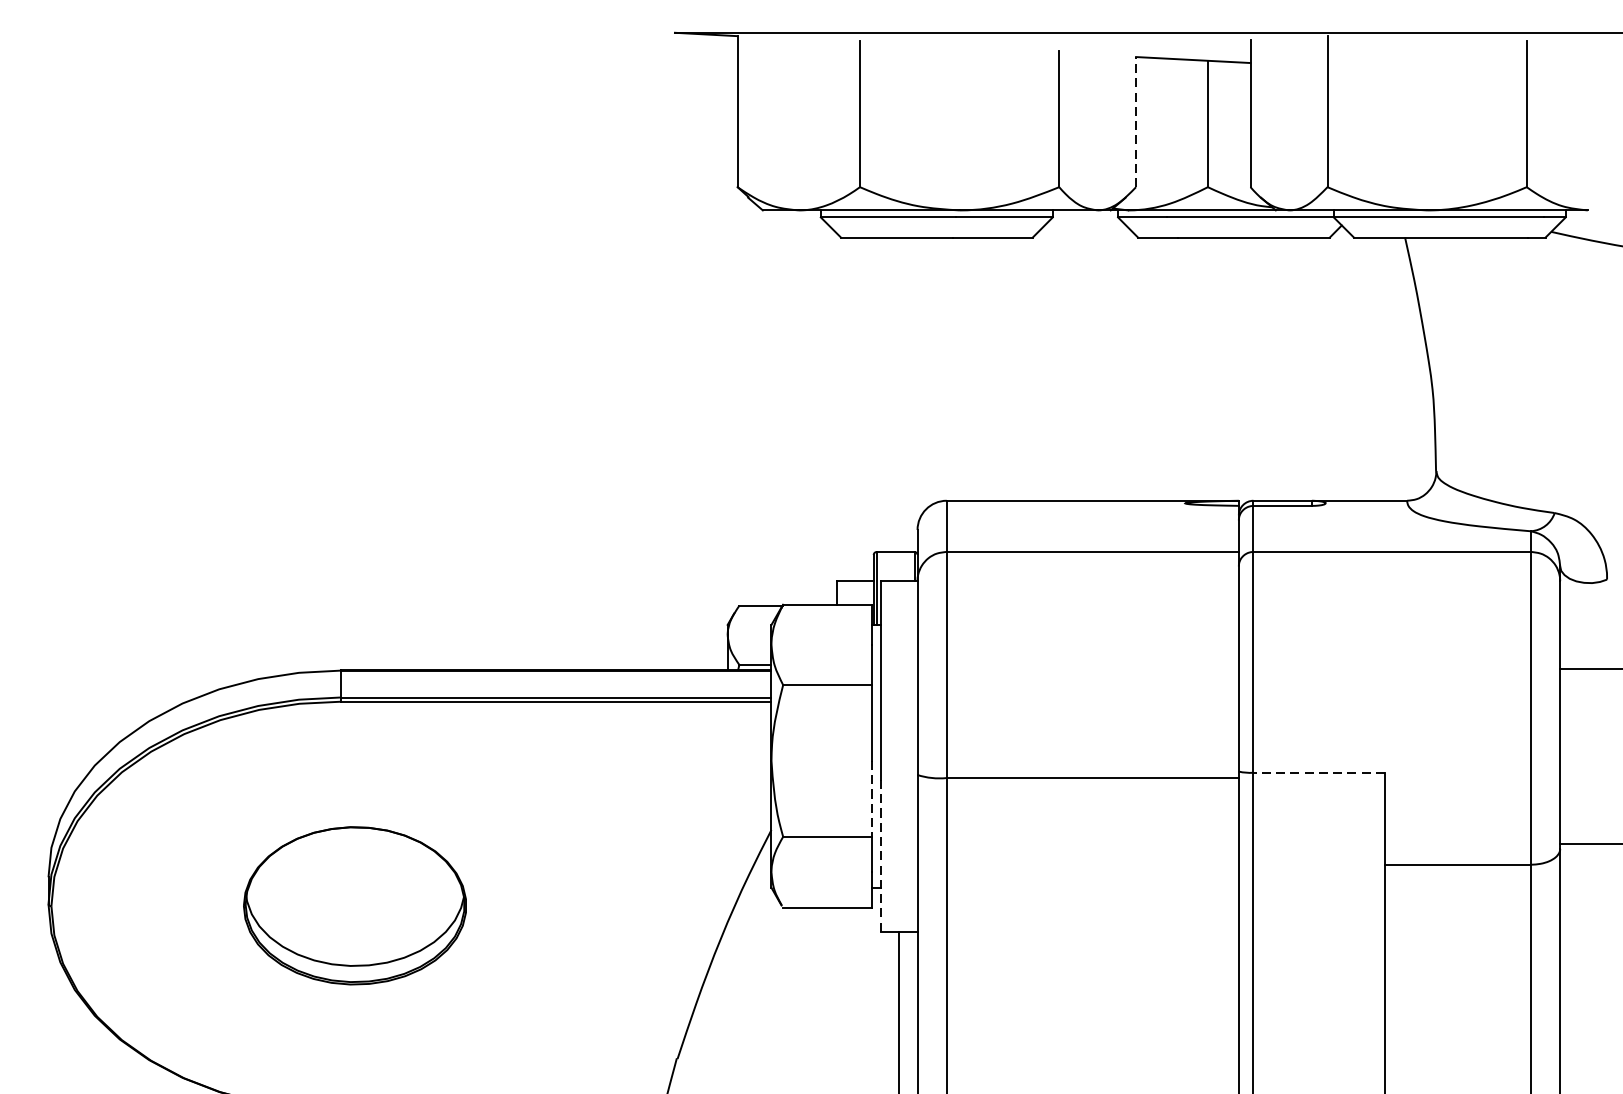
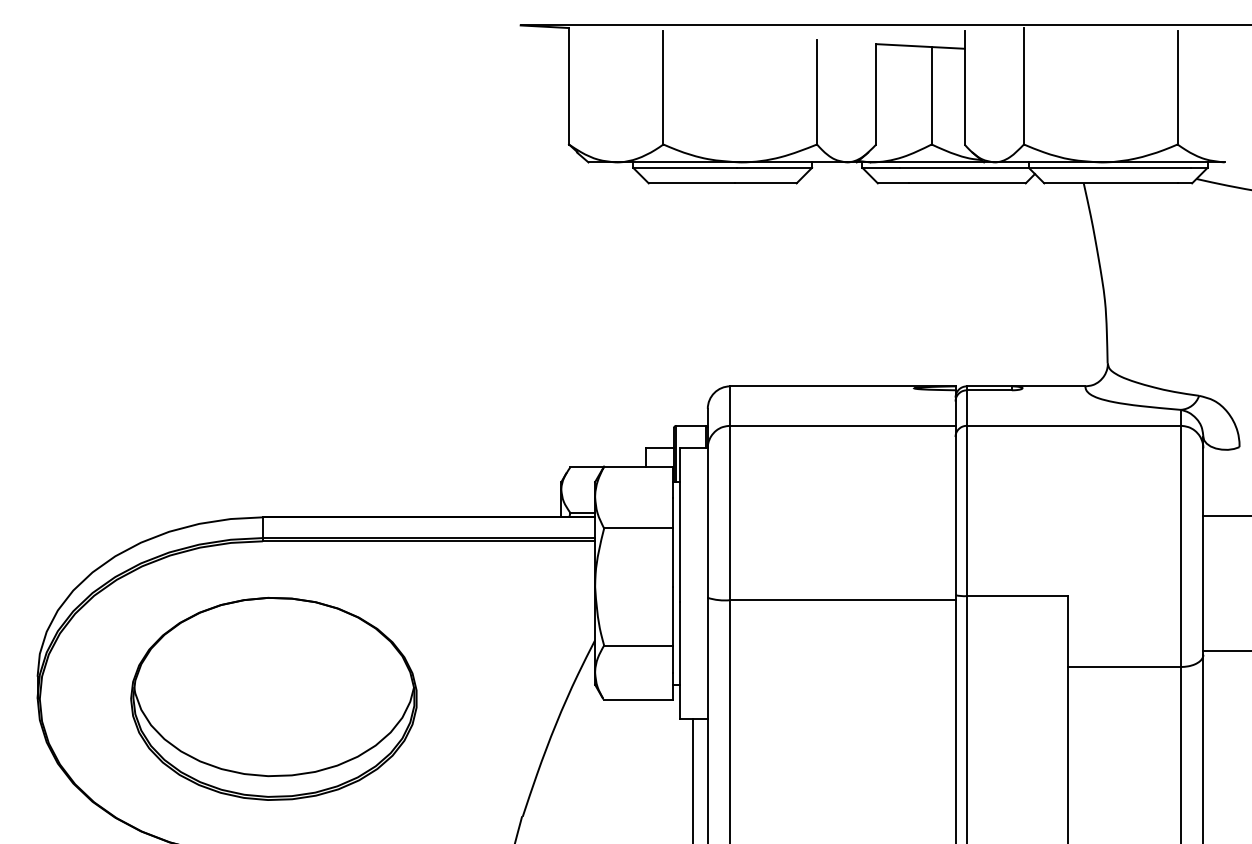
line: (1136, 121) -> (876, 93), dashed -> solid
line: (1319, 773) -> (1017, 596), dashed -> solid
line: (871, 799) -> (672, 616), dashed -> solid
line: (880, 854) -> (679, 659), dashed -> solid
part: (354, 905) -> (273, 698), size x1.67

